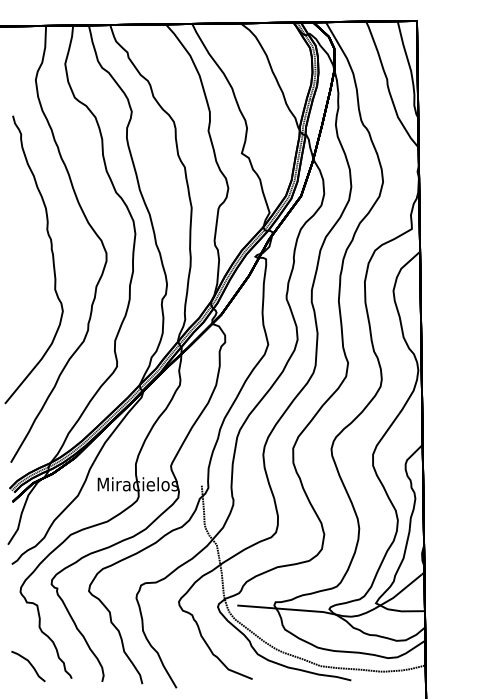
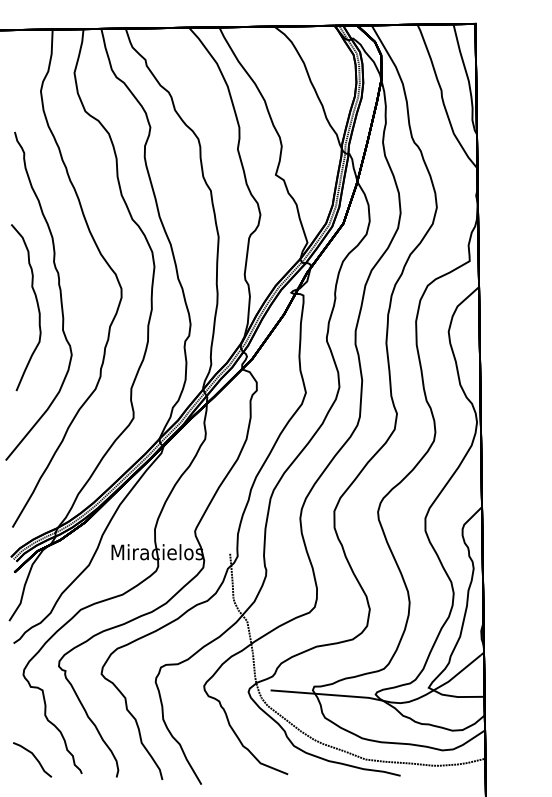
part: (32, 269) -> (37, 307), added

